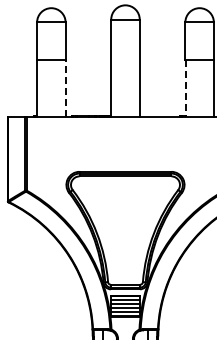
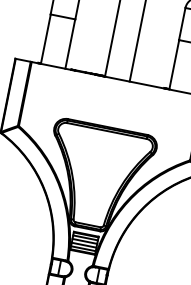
line: (65, 88) -> (70, 44), dashed -> solid
line: (185, 88) -> (174, 65), dashed -> solid

